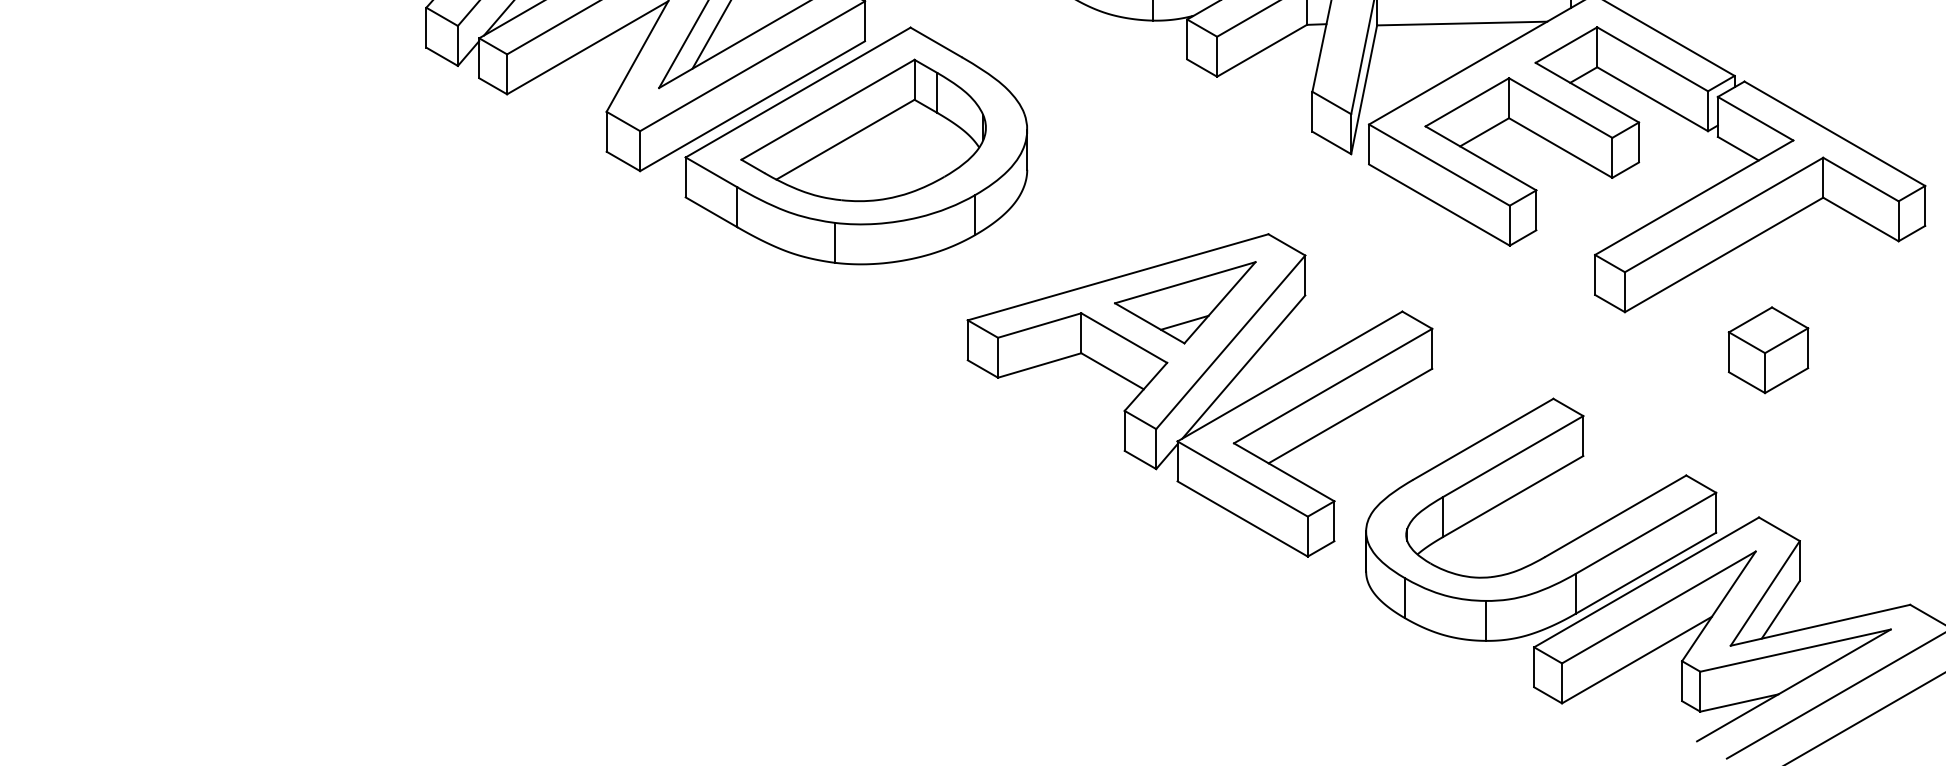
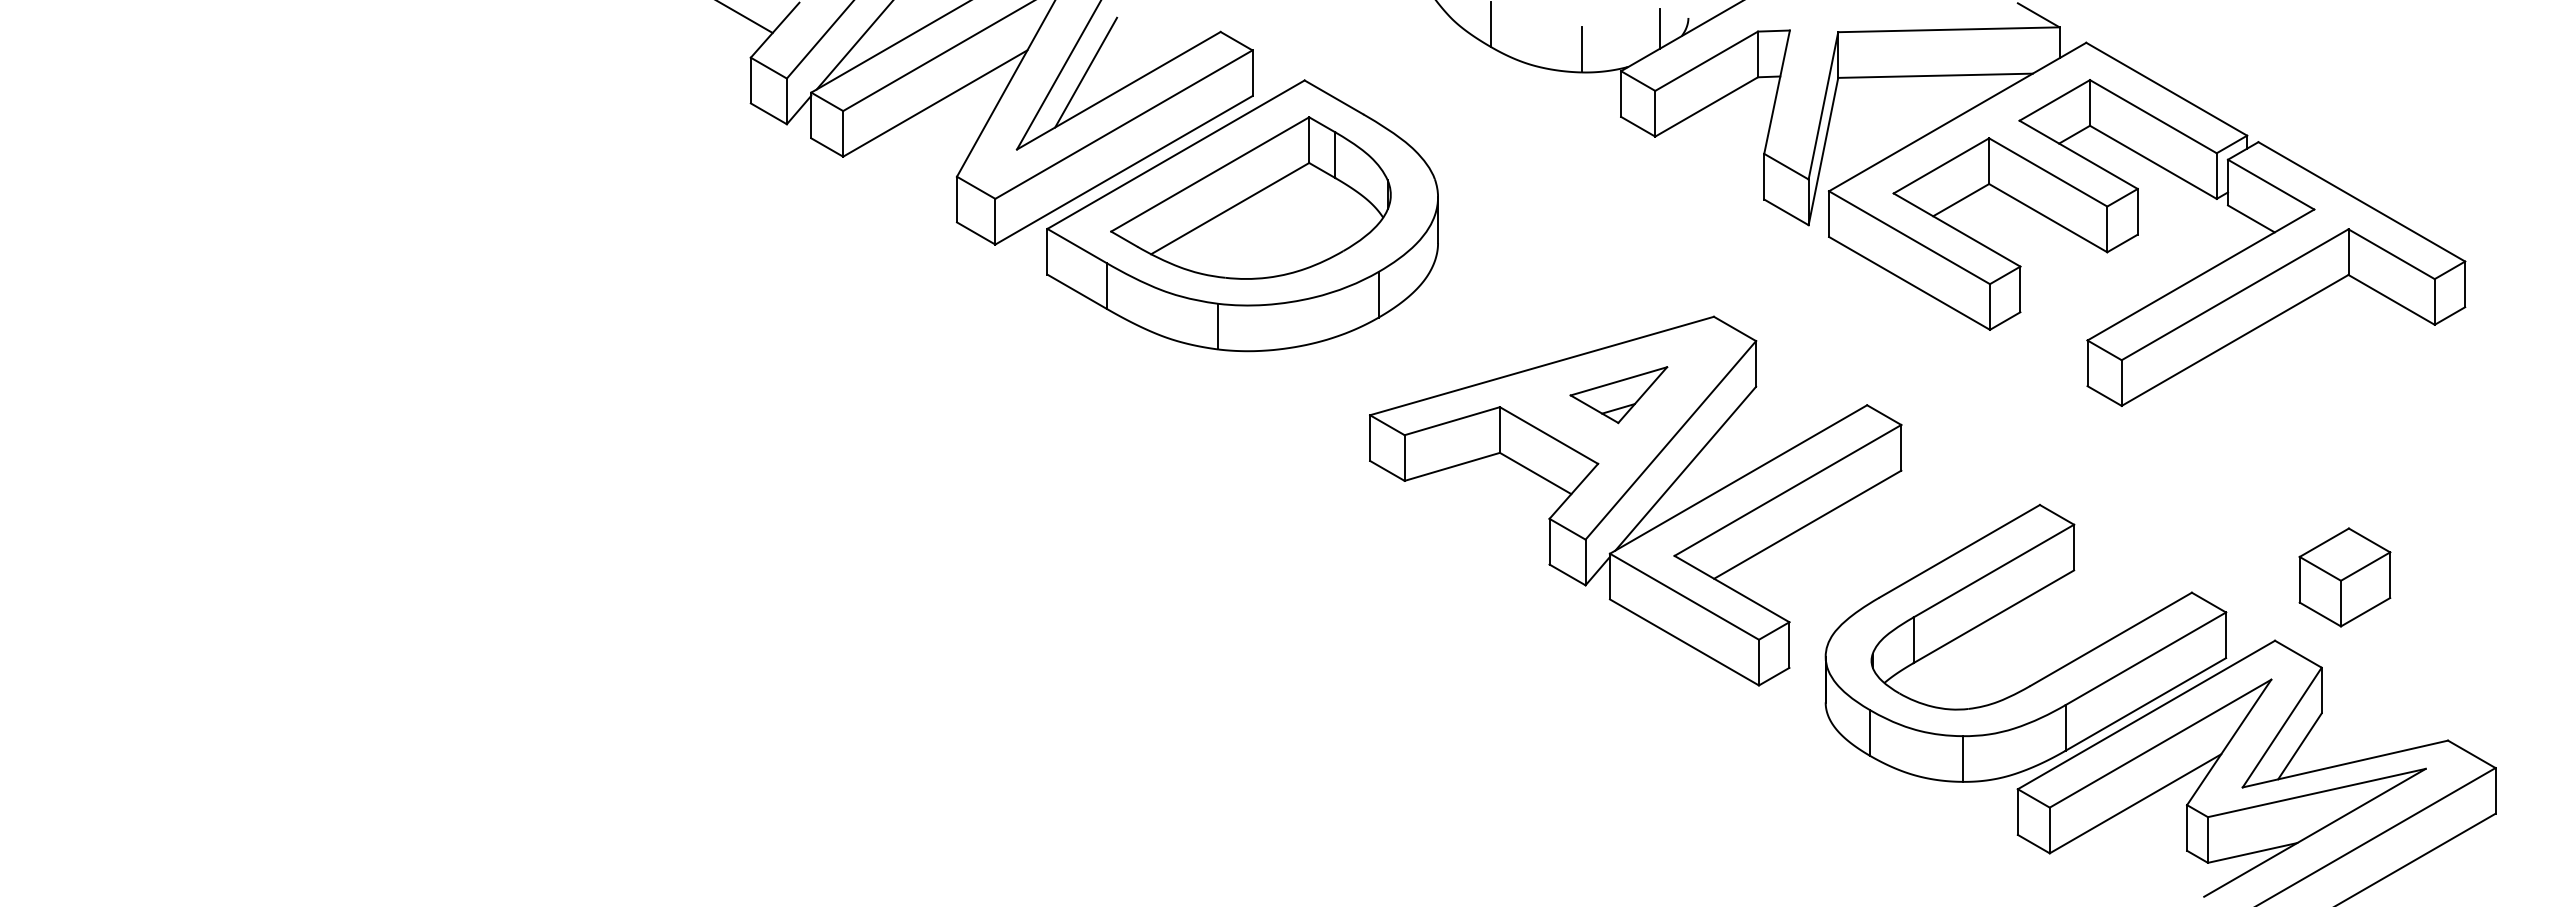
part: (1184, 302) -> (1618, 394), size x0.6
part: (1768, 350) -> (2344, 577), moved

